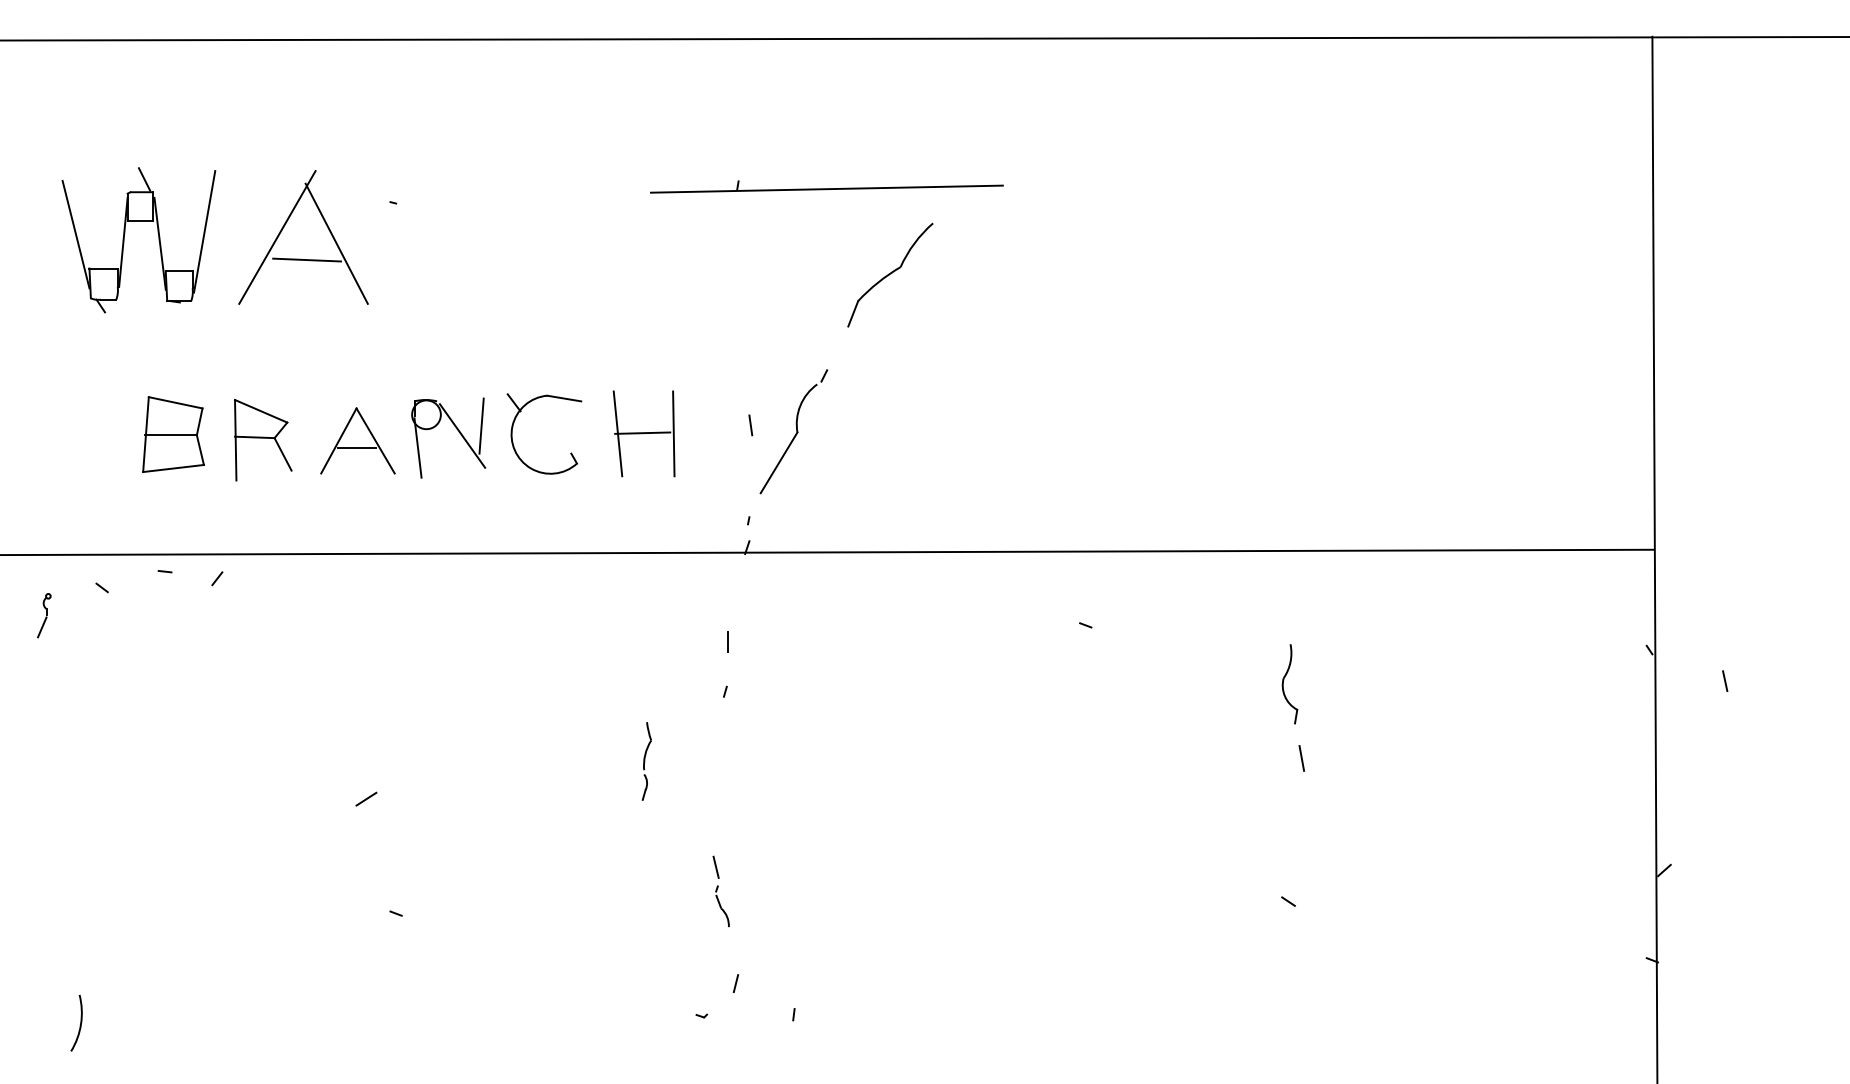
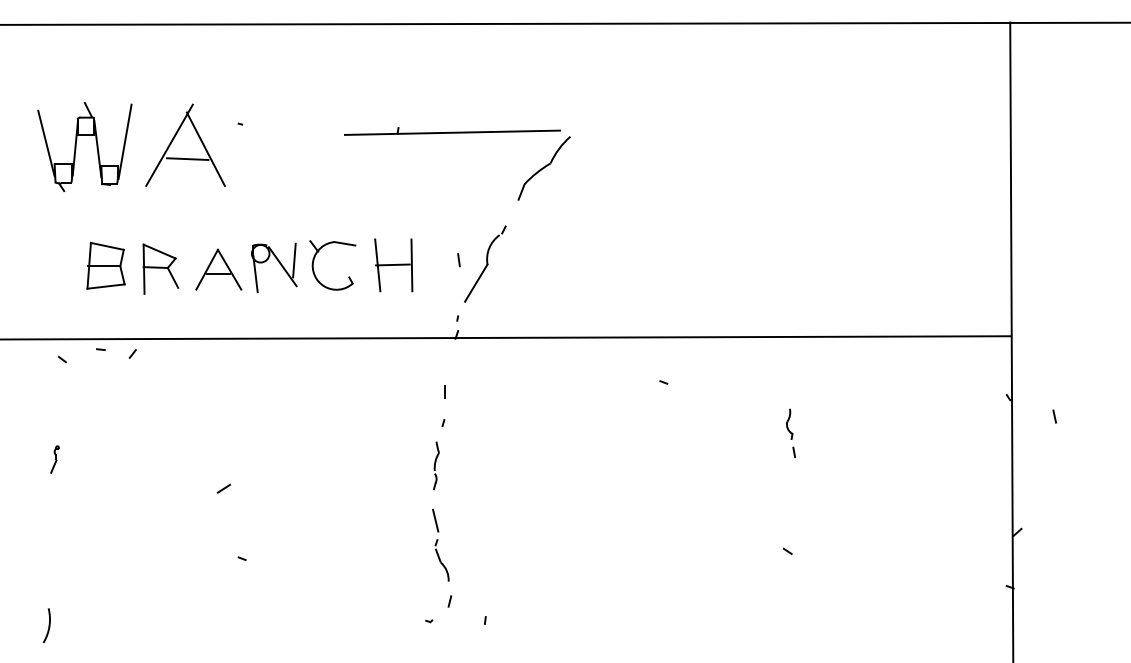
part: (826, 187) -> (452, 131), moved
part: (43, 615) -> (54, 459), moved
part: (1294, 708) -> (791, 433), size x0.62
part: (646, 761) -> (436, 465), moved
part: (720, 890) -> (440, 544), size x1.67

